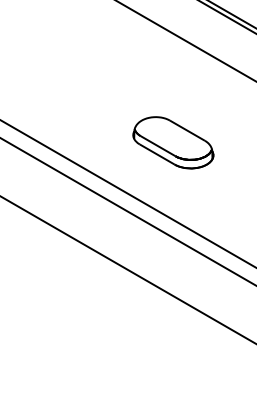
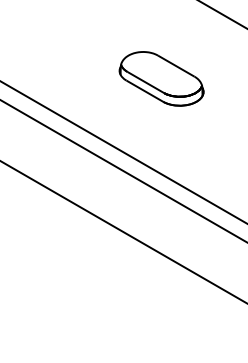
part: (173, 142) -> (161, 78), moved

